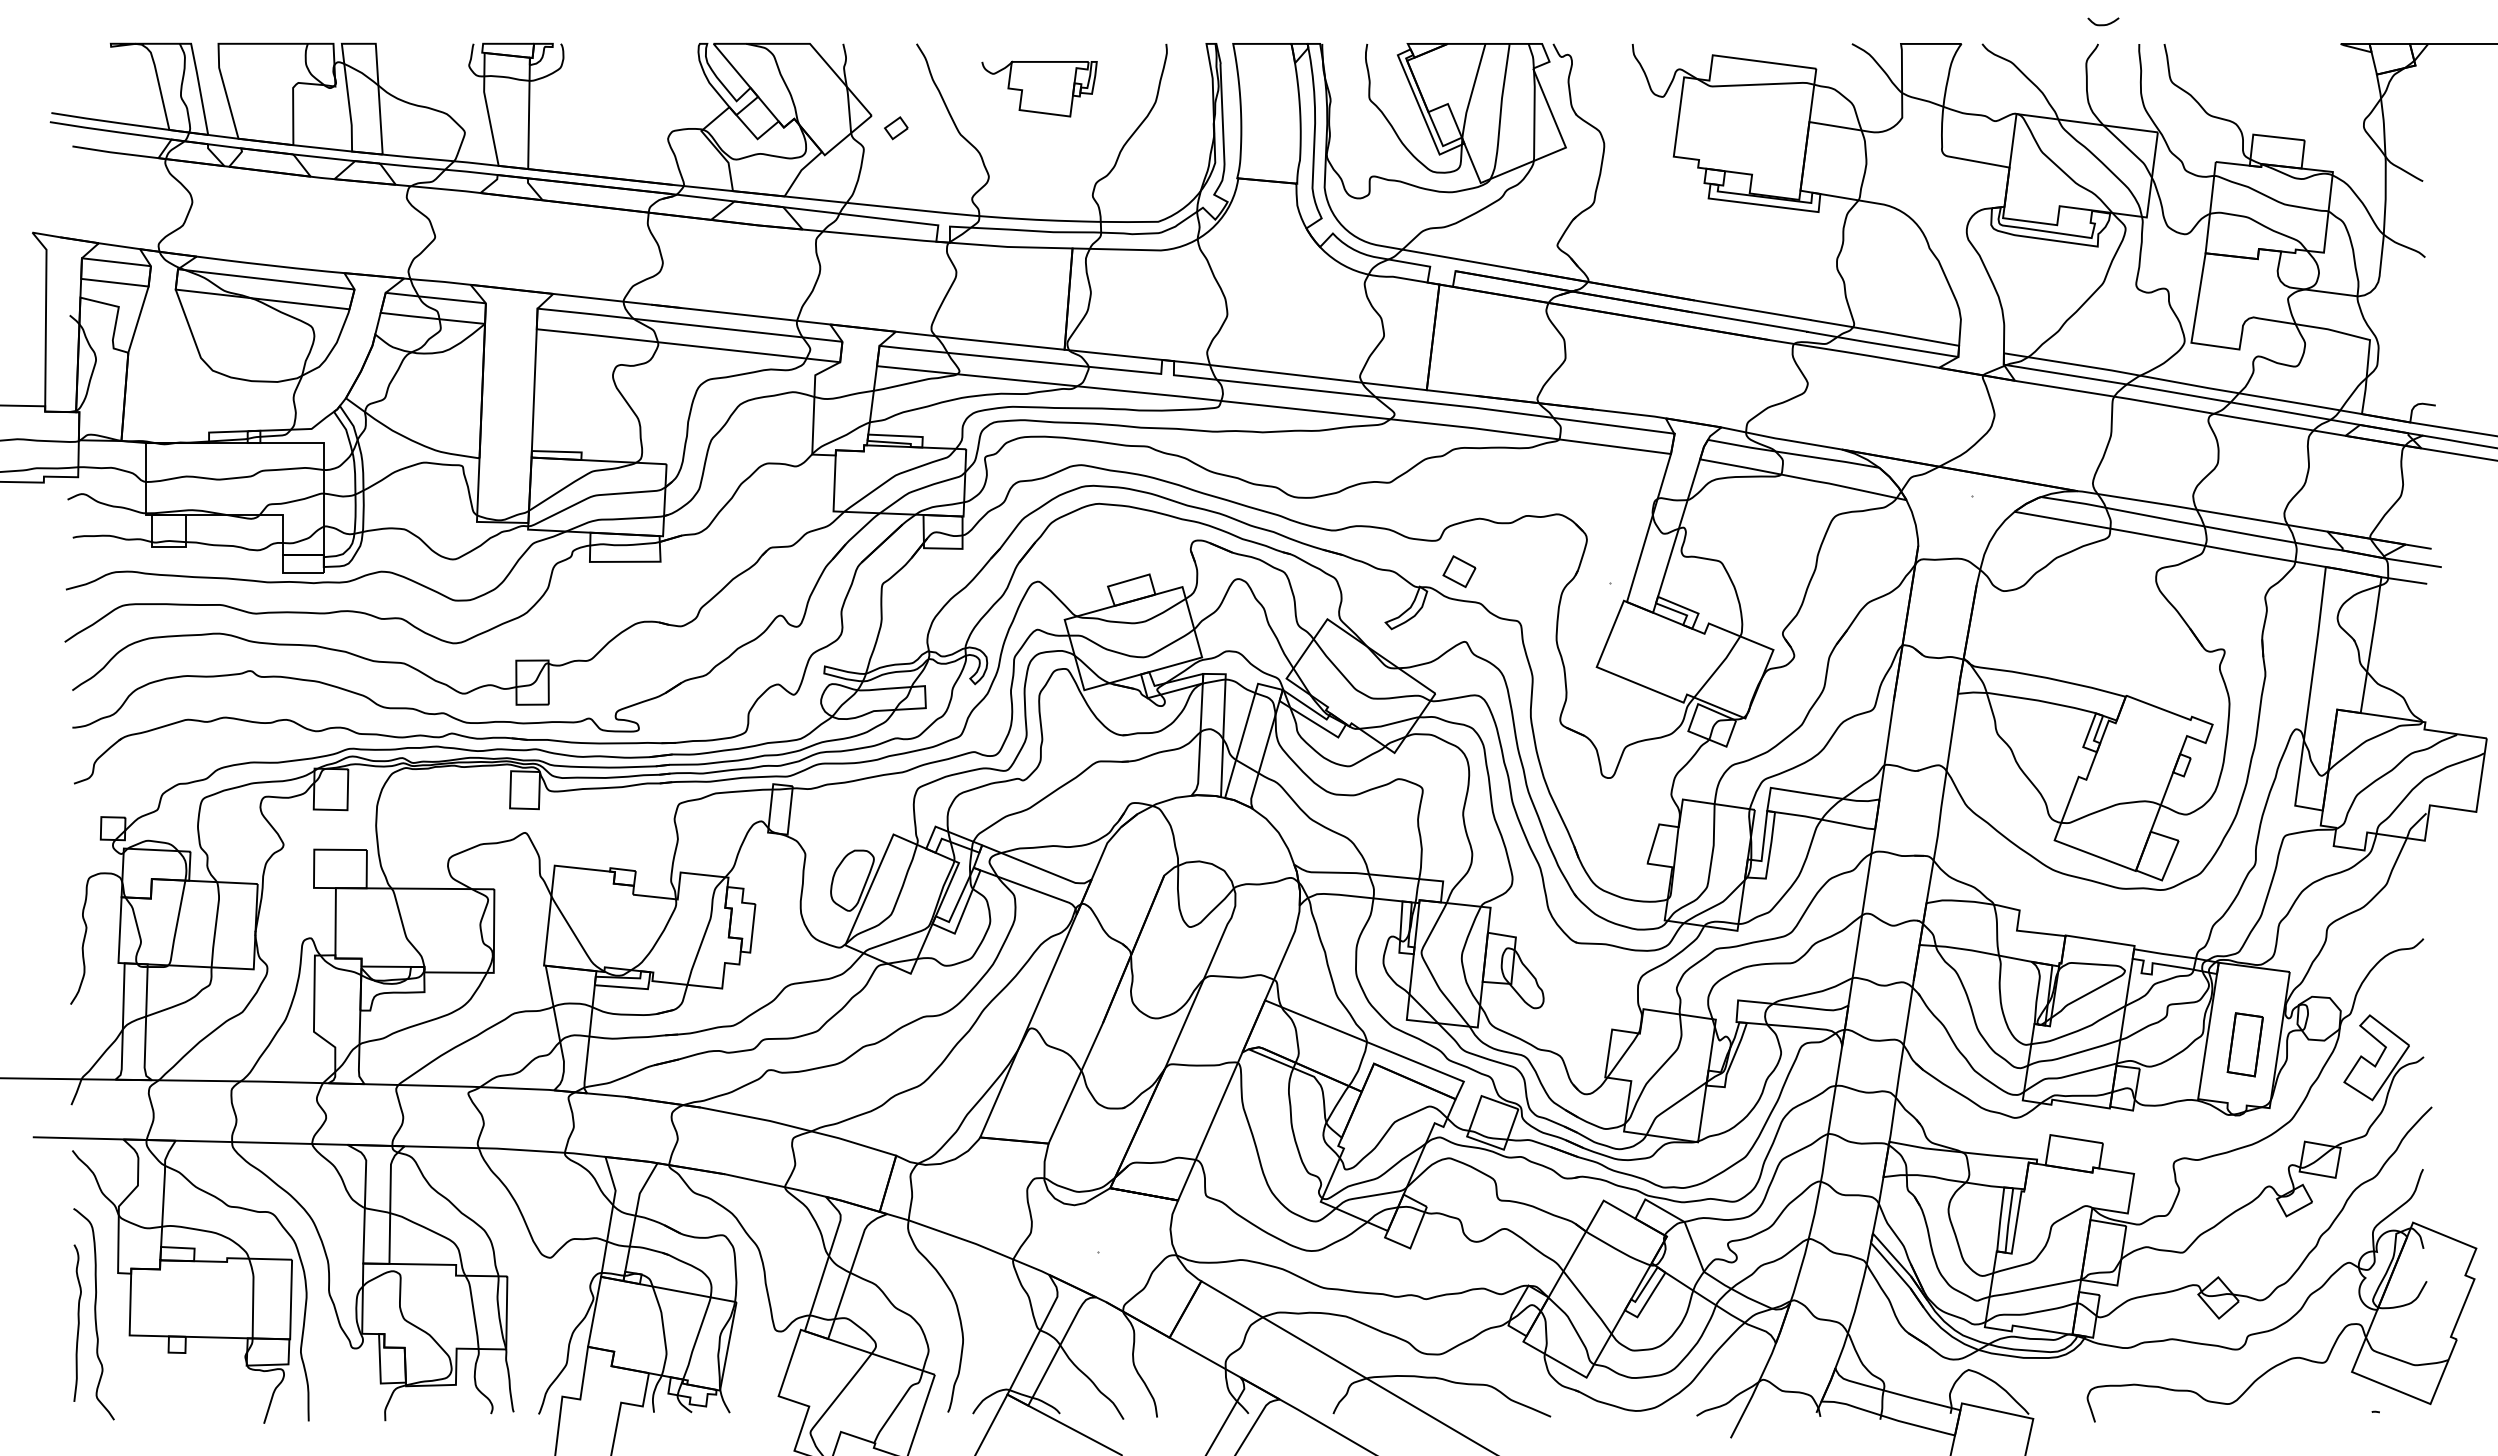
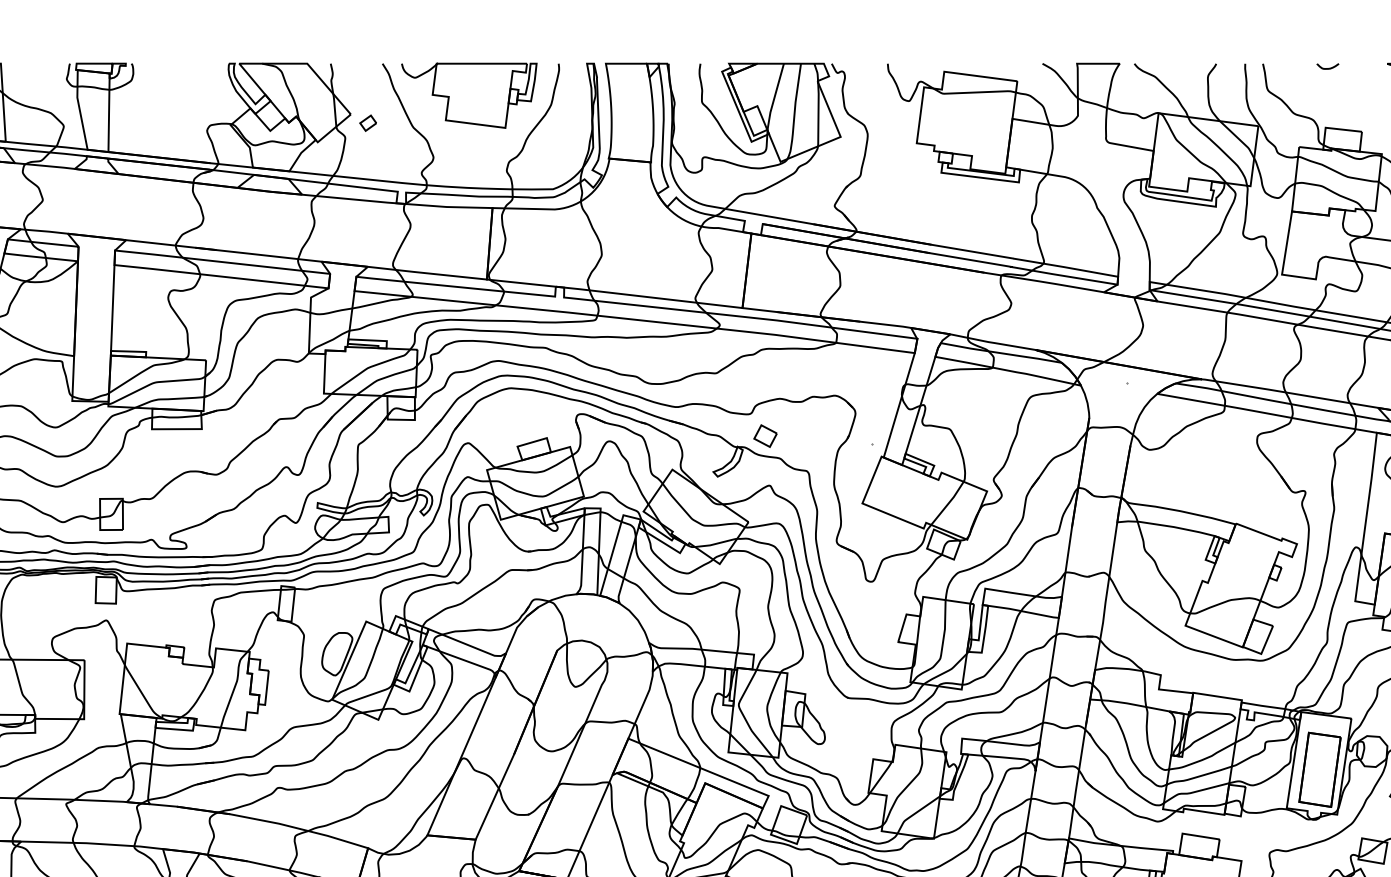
curve: (2103, 24) -> (1327, 68), moved
part: (1039, 88) -> (469, 95), size x1.67
part: (2245, 1044) -> (1320, 769), size x1.67

